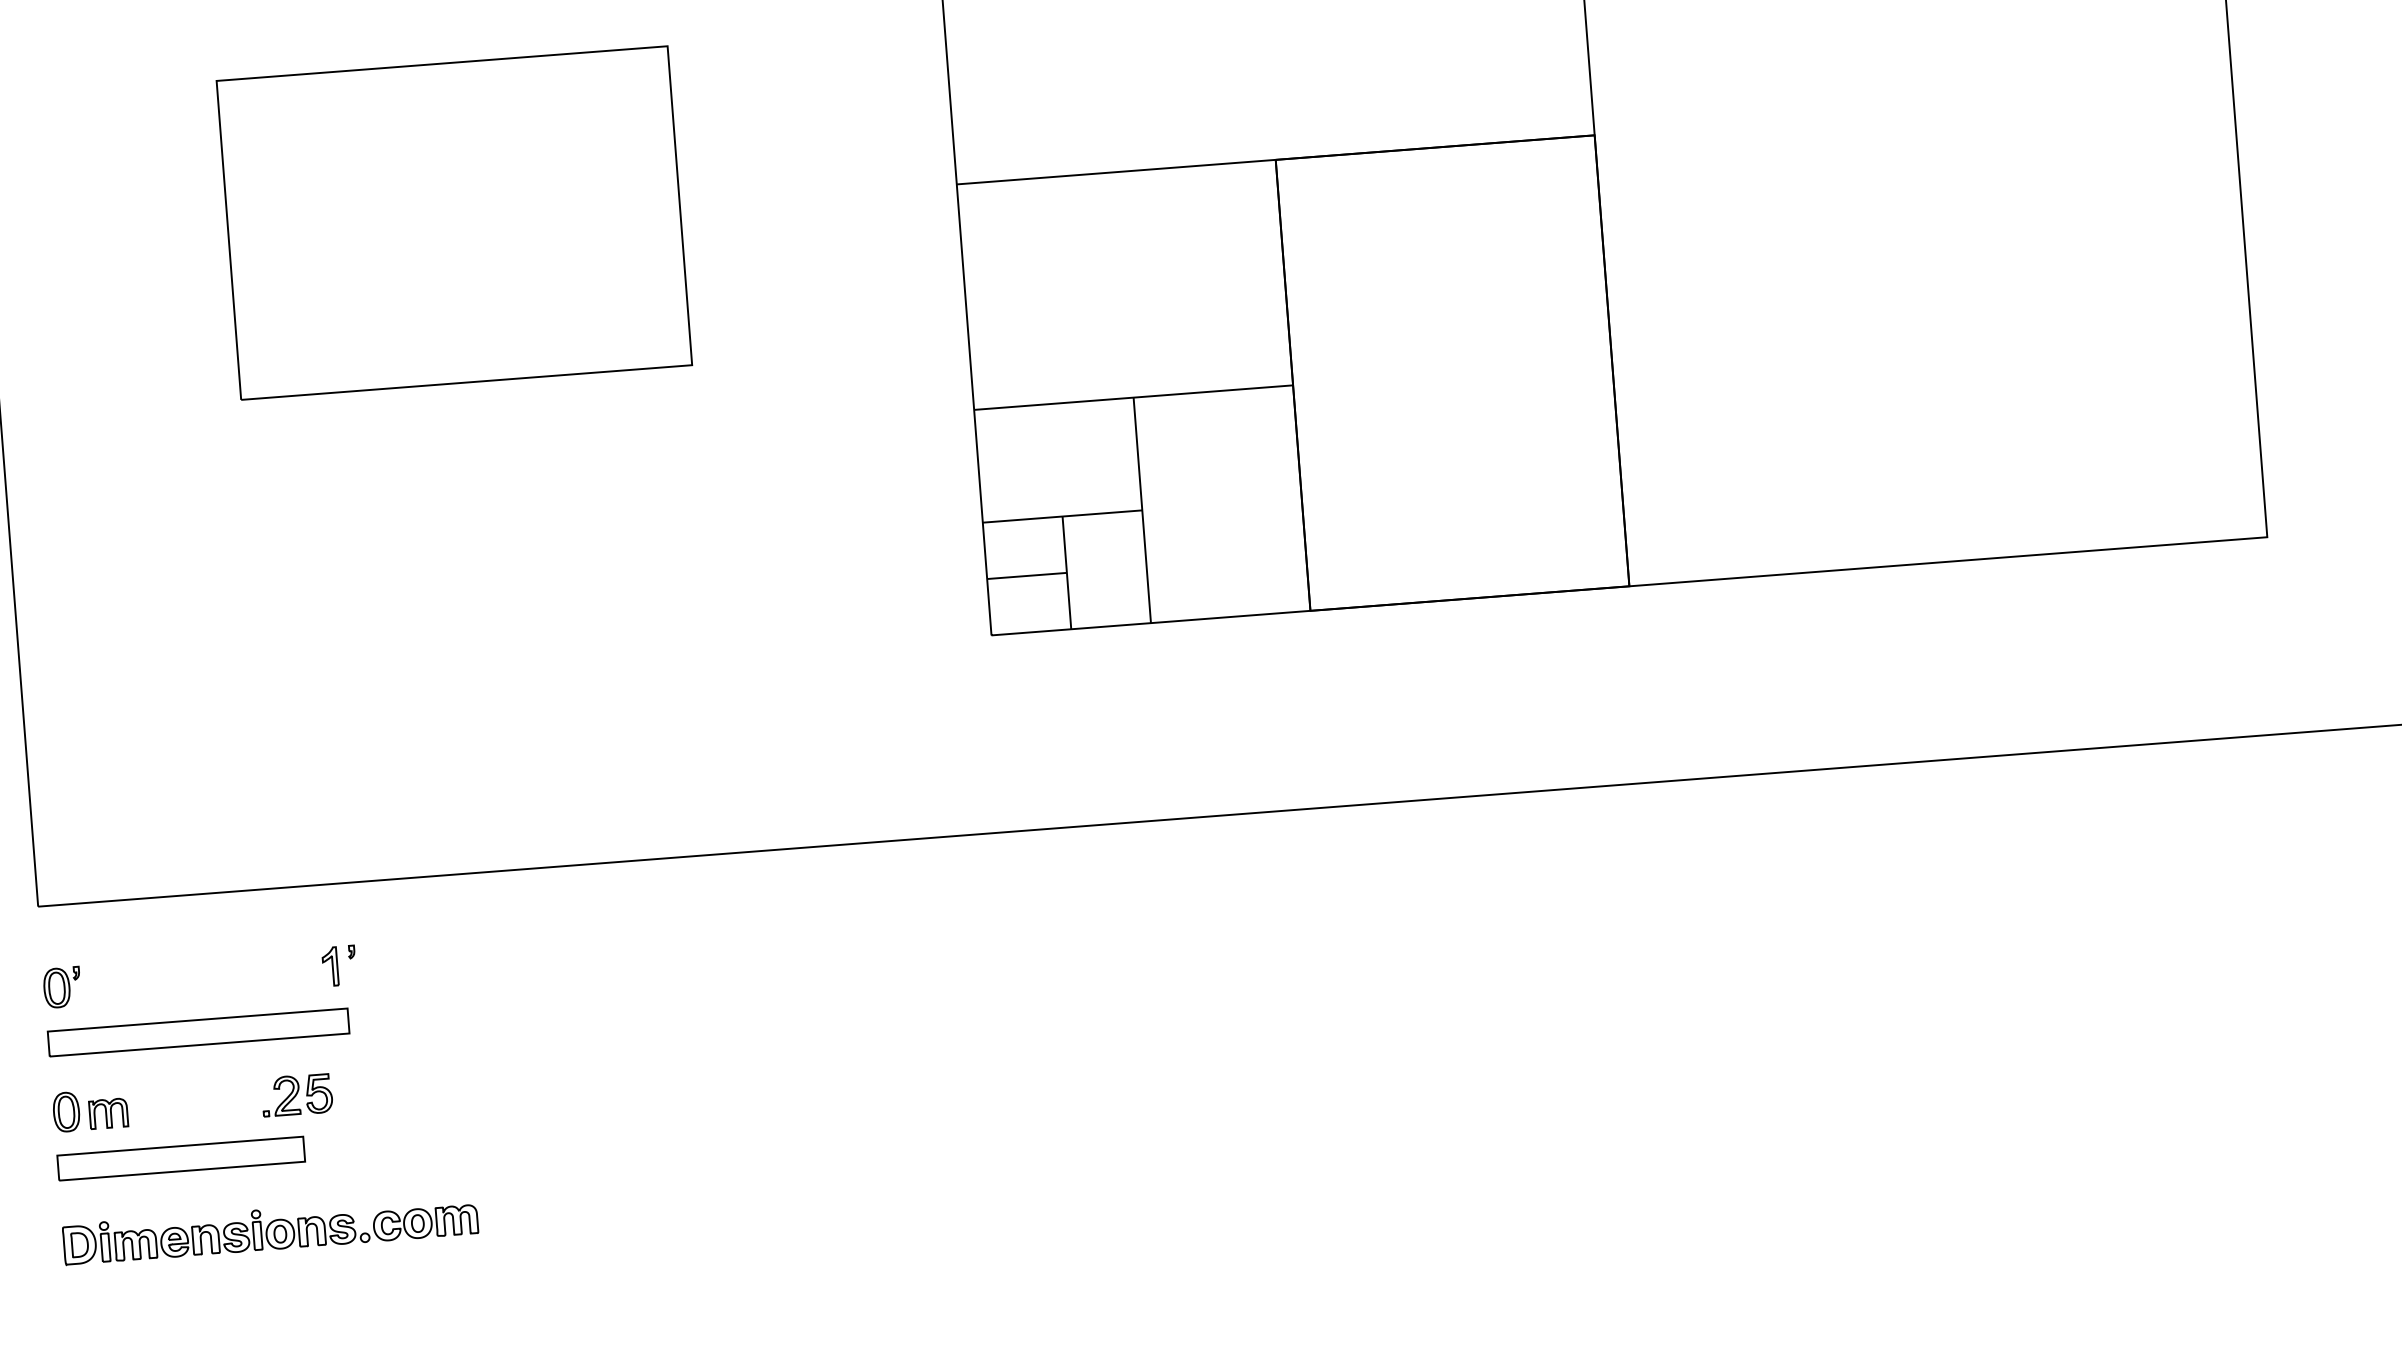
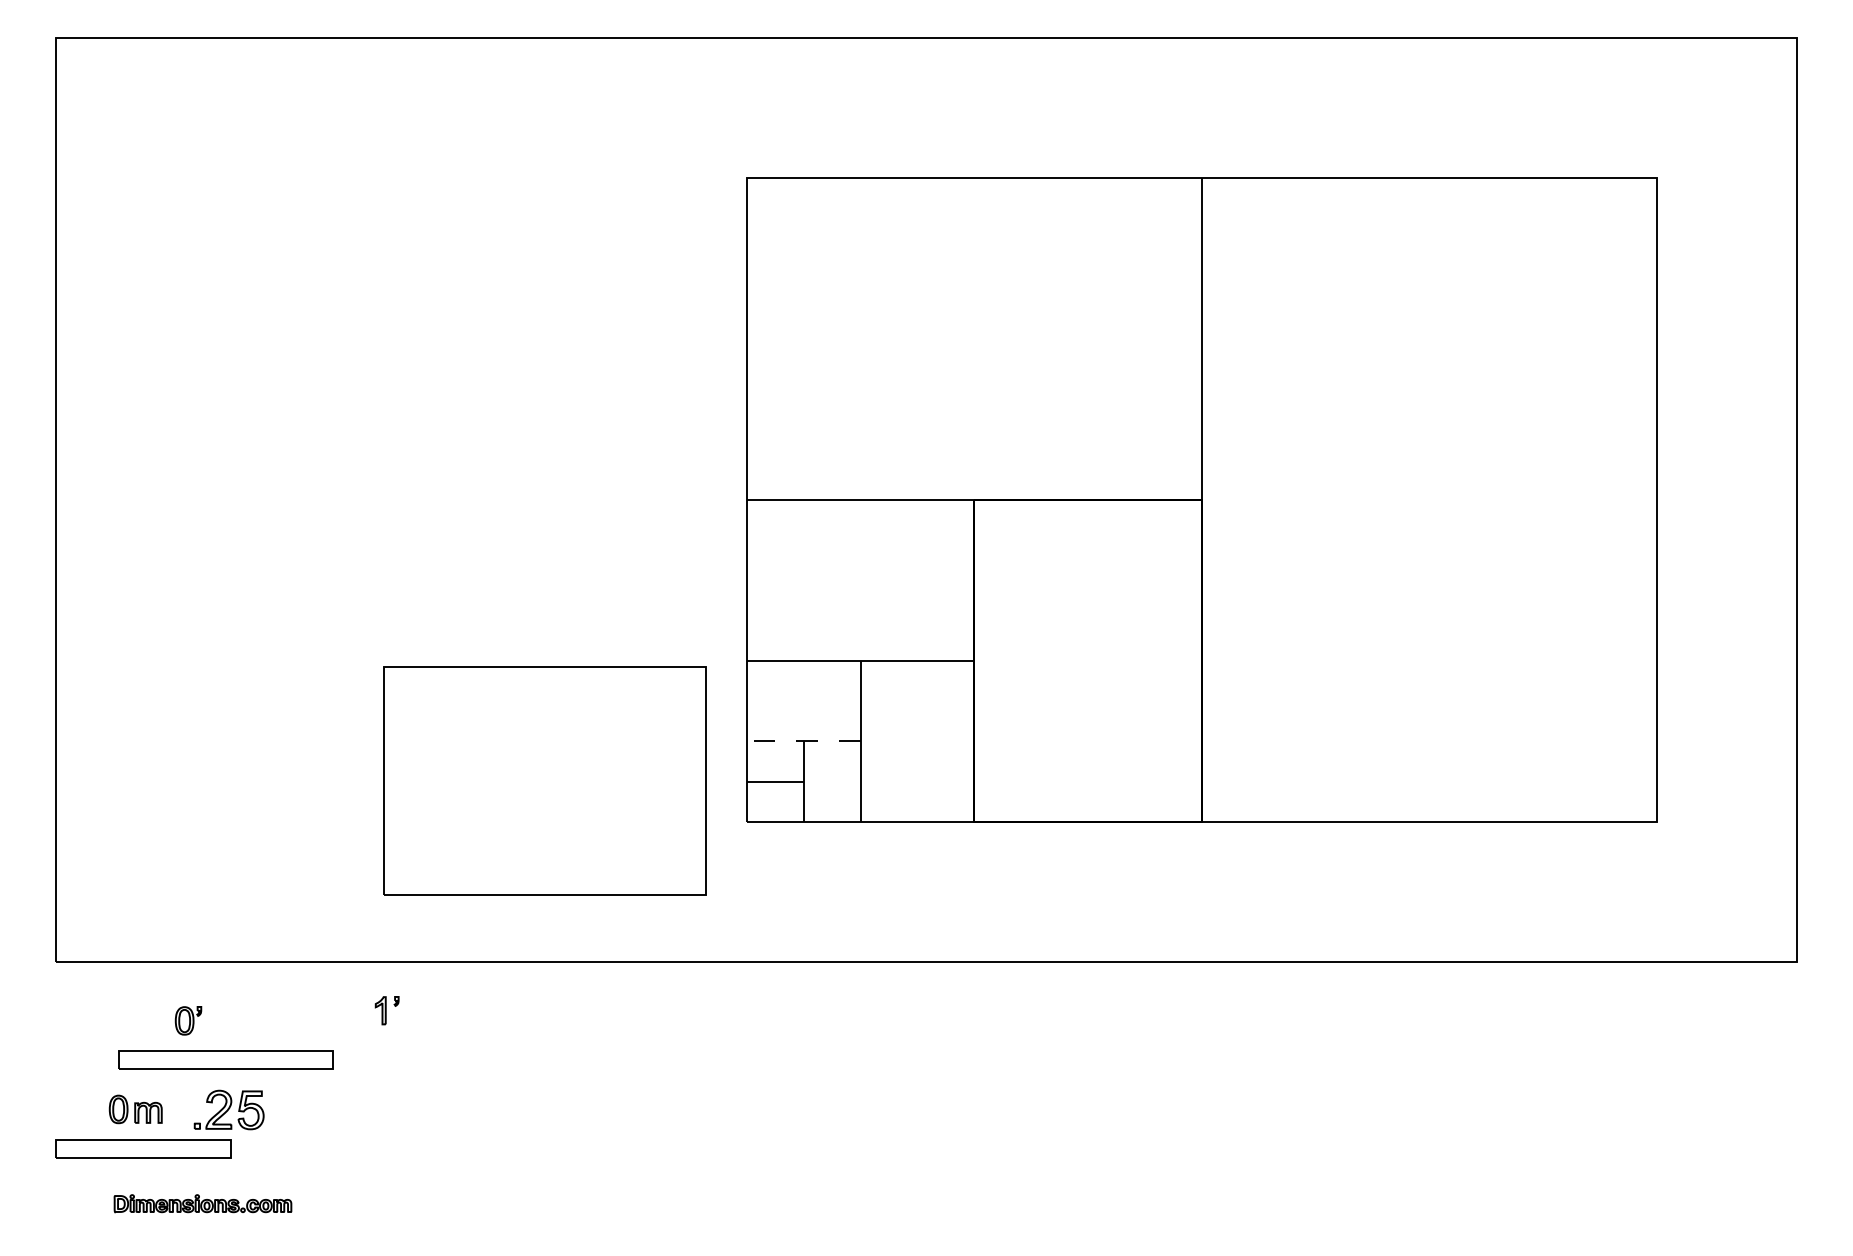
part: (453, 222) -> (544, 780), moved
line: (1062, 516) -> (803, 741), solid -> dashed
part: (338, 965) -> (386, 1010), moved
part: (62, 987) -> (188, 1020), moved
part: (198, 1031) -> (225, 1059), moved
part: (296, 1094) -> (228, 1109), size x1.4
part: (90, 1110) -> (135, 1109), moved
part: (269, 1229) -> (202, 1203), size x0.6

